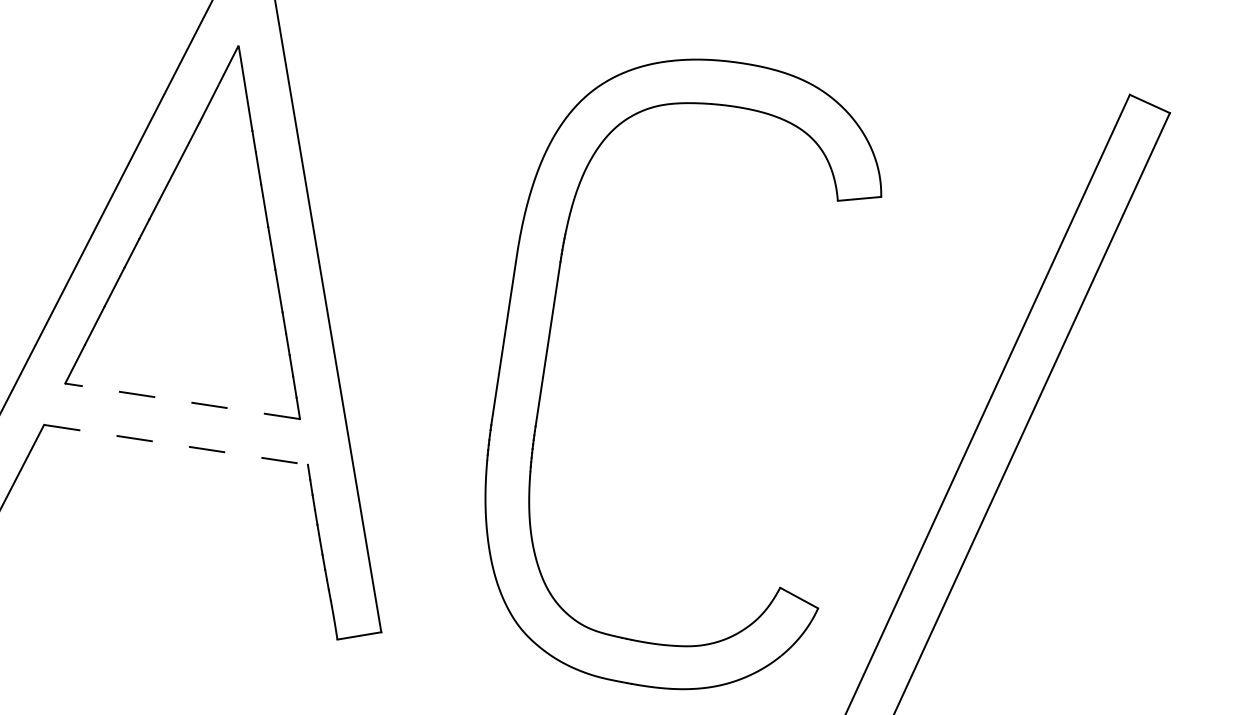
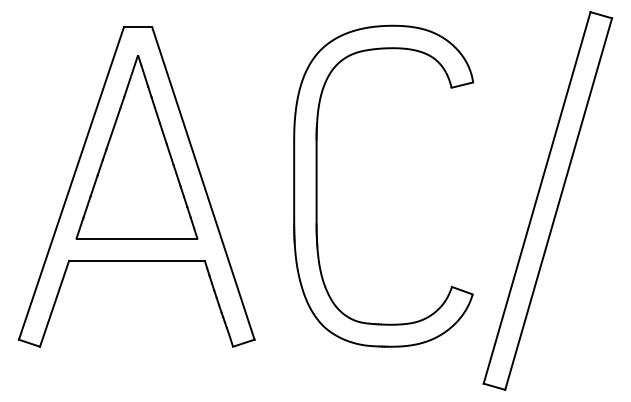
line: (181, 401) -> (136, 238), dashed -> solid
line: (174, 445) -> (136, 261), dashed -> solid

